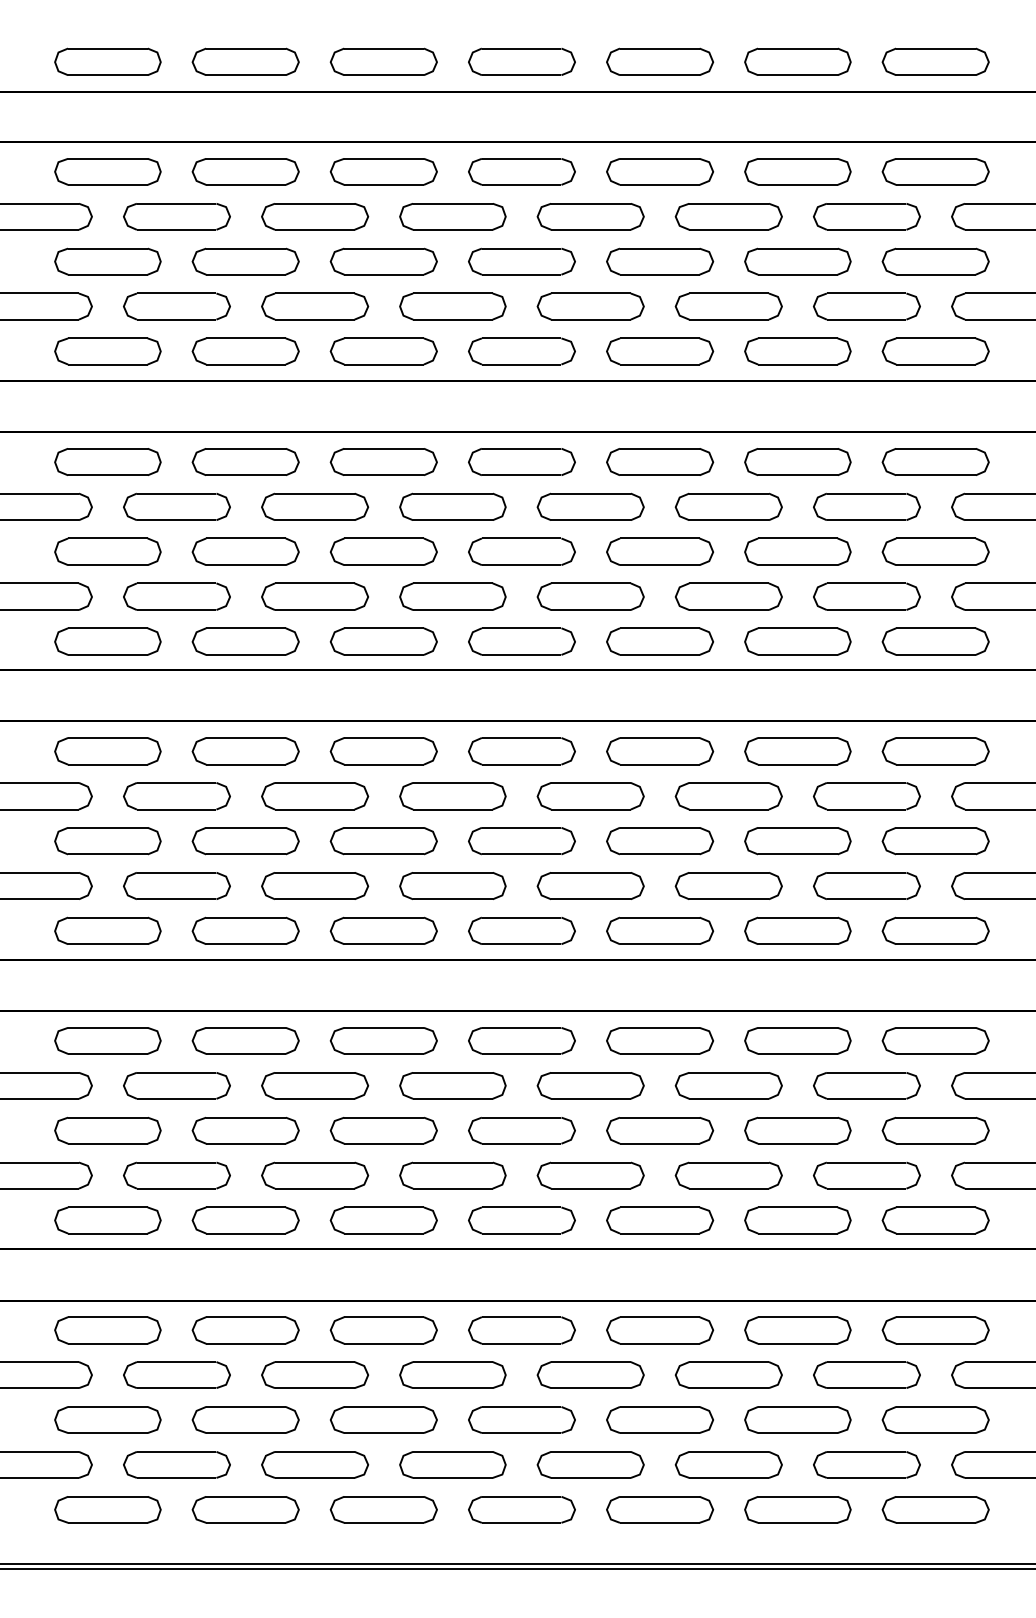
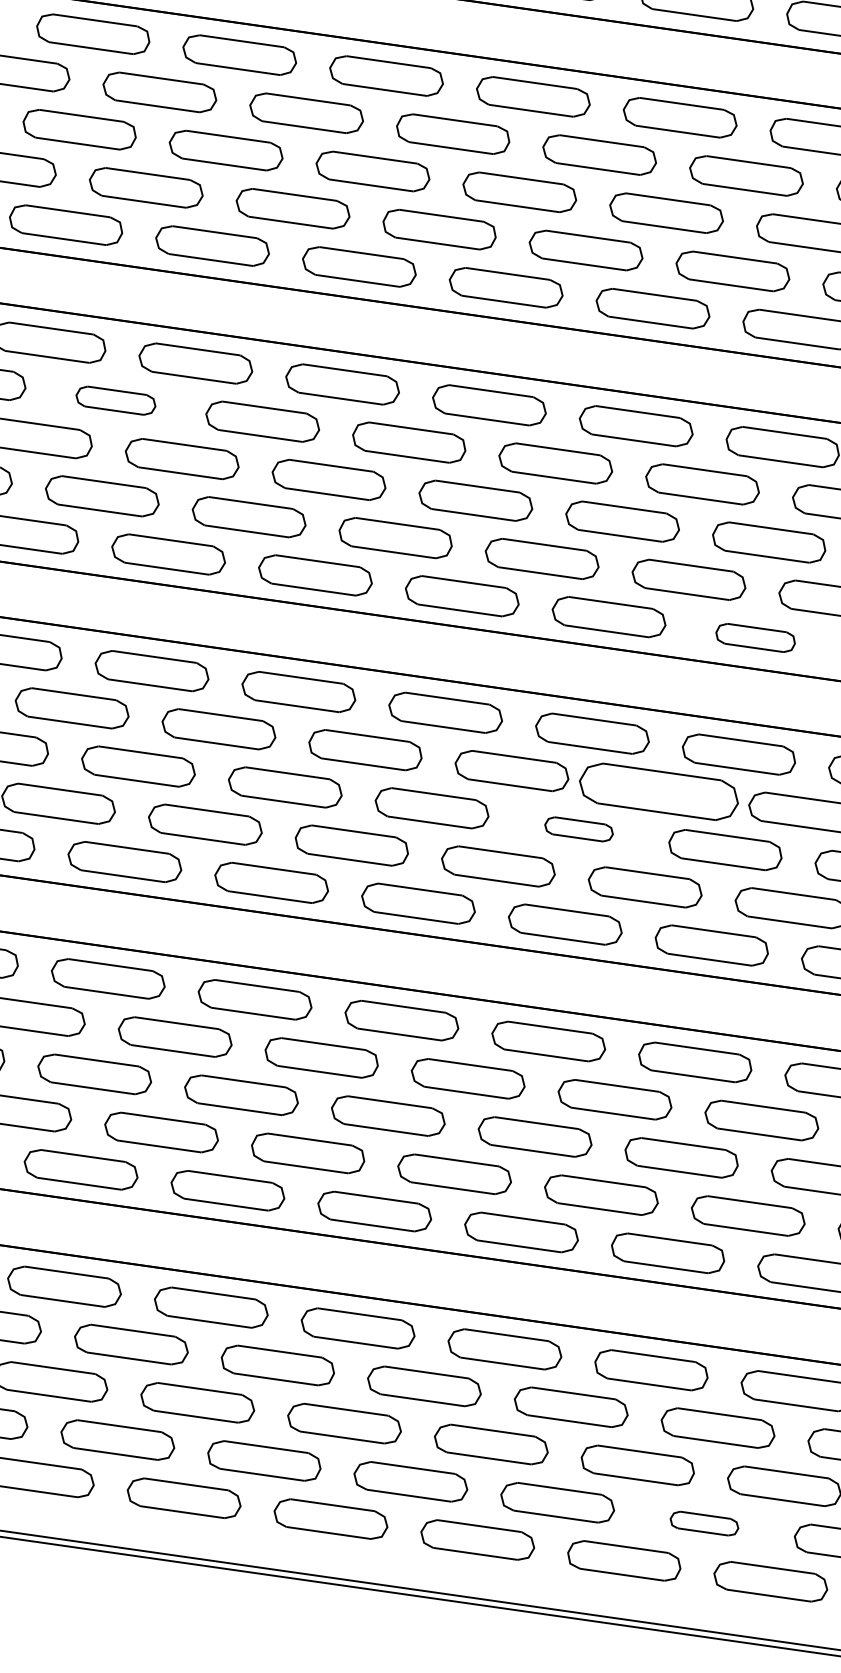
part: (176, 506) -> (115, 400), size x0.7
part: (797, 641) -> (755, 637), size x0.7
part: (728, 796) -> (658, 792), size x1.4
part: (660, 841) -> (579, 829), size x0.6
part: (866, 1464) -> (704, 1523), size x0.6

